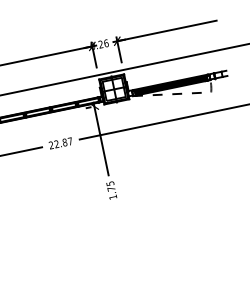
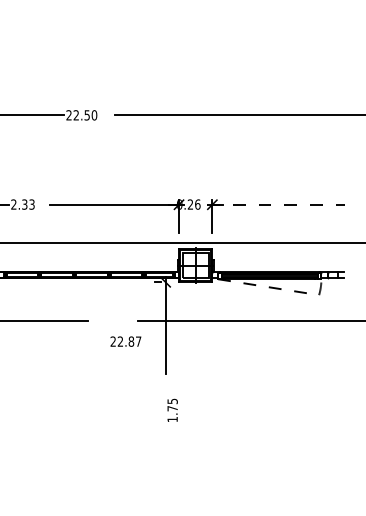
line: (165, 31) -> (276, 204), solid -> dashed
text: (60, 143) -> (125, 341), moved
text: (111, 189) -> (172, 409), moved

